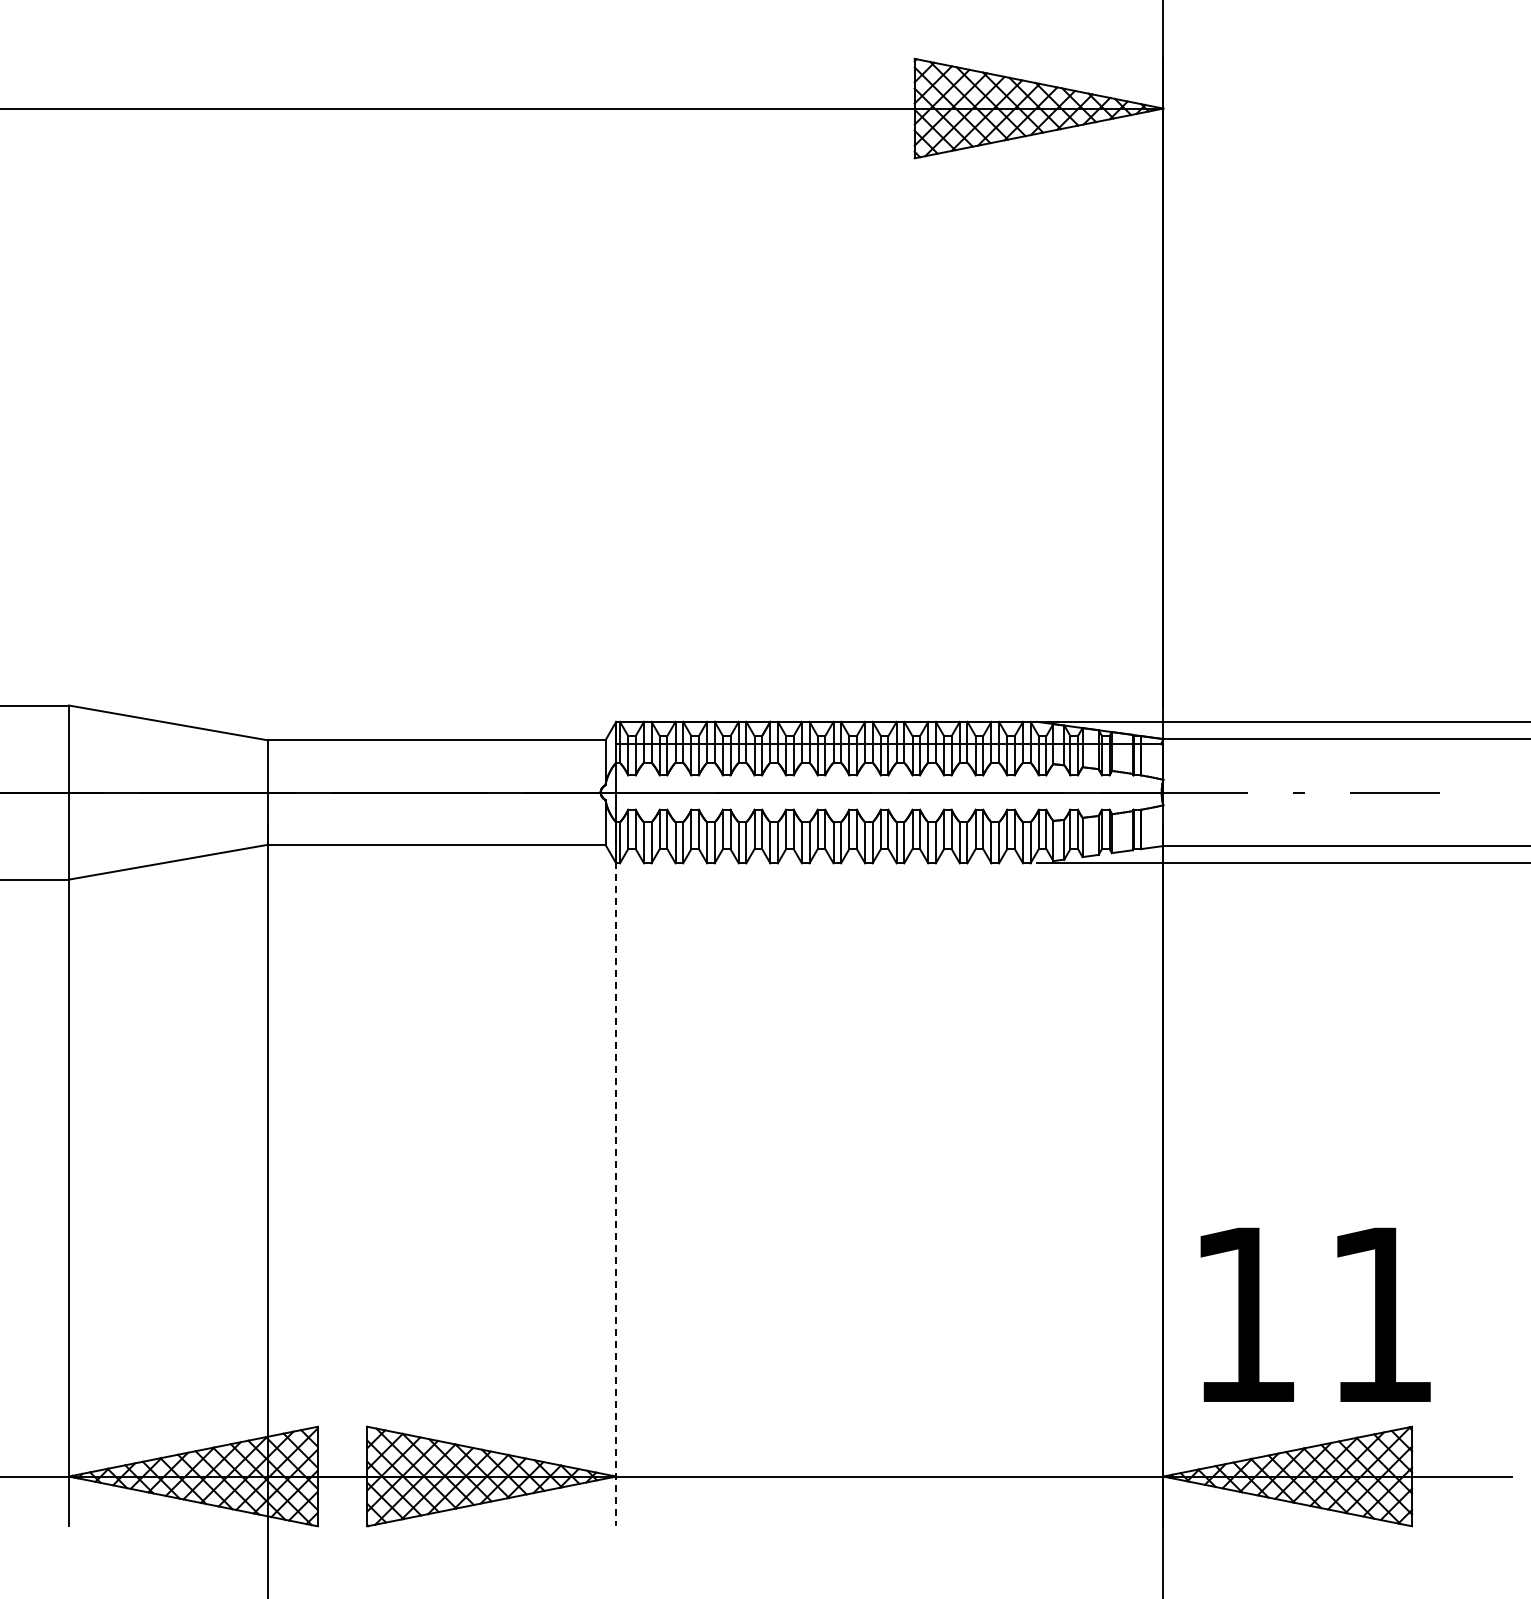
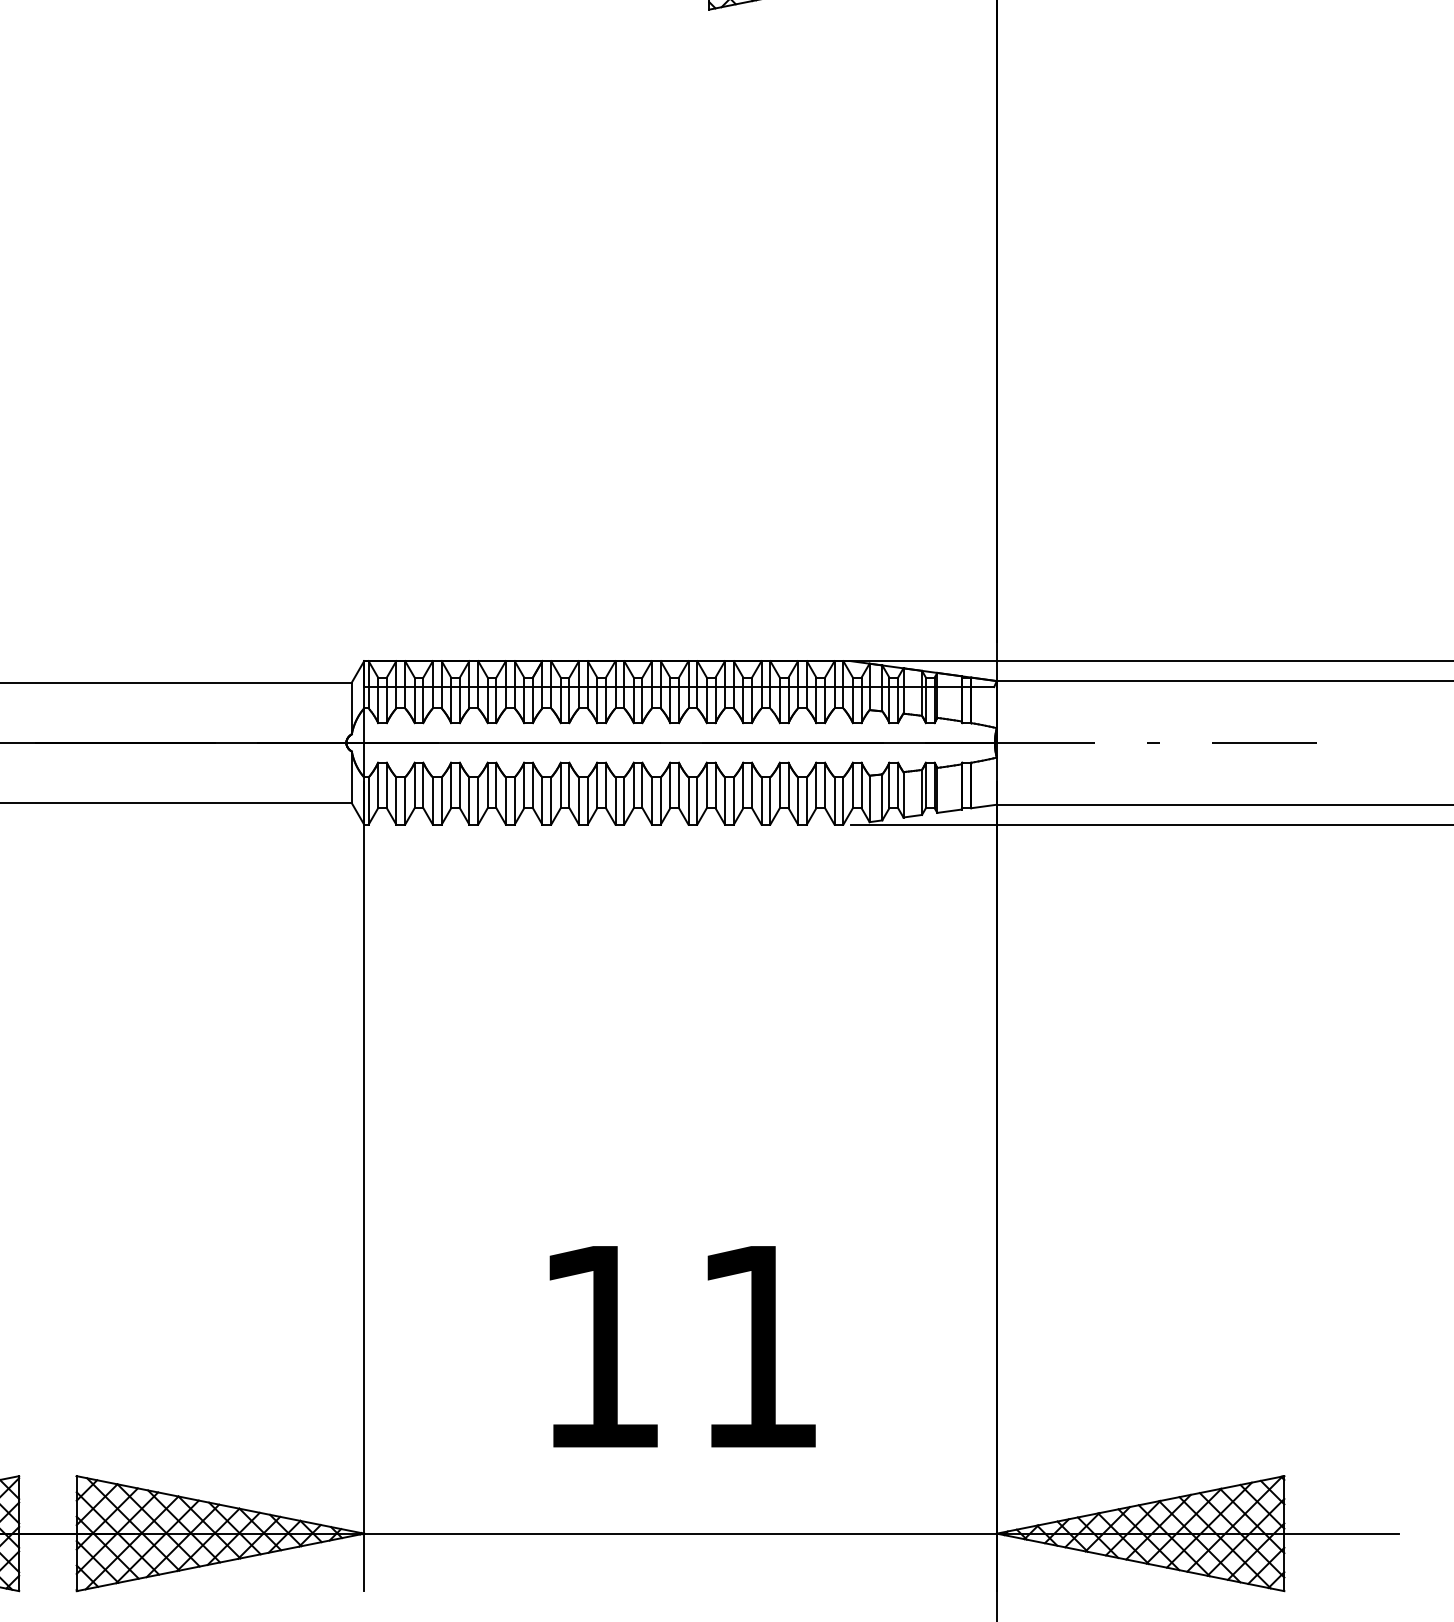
line: (616, 1176) -> (364, 1186), dashed -> solid
text: (1315, 1314) -> (682, 1346), moved

